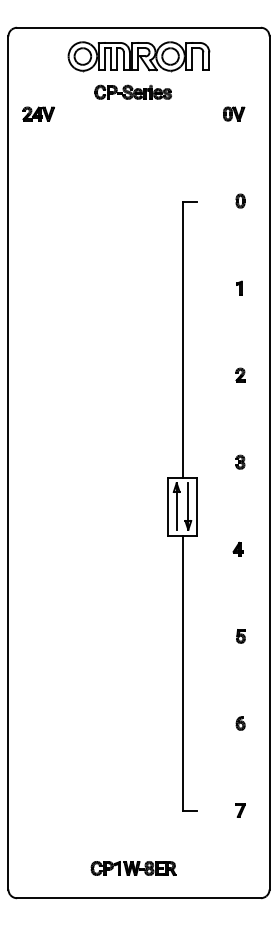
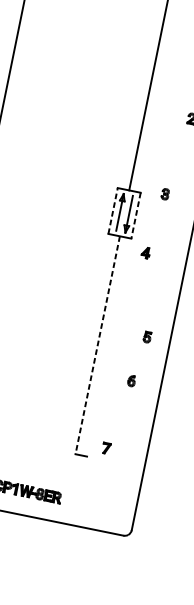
part: (240, 461) -> (165, 193), moved
line: (168, 506) -> (113, 211), solid -> dashed
line: (197, 507) -> (136, 216), solid -> dashed
part: (237, 548) -> (145, 252), moved
part: (240, 636) -> (147, 337), moved
line: (182, 673) -> (97, 345), solid -> dashed
part: (240, 723) -> (131, 381), moved
part: (240, 810) -> (106, 448), moved

